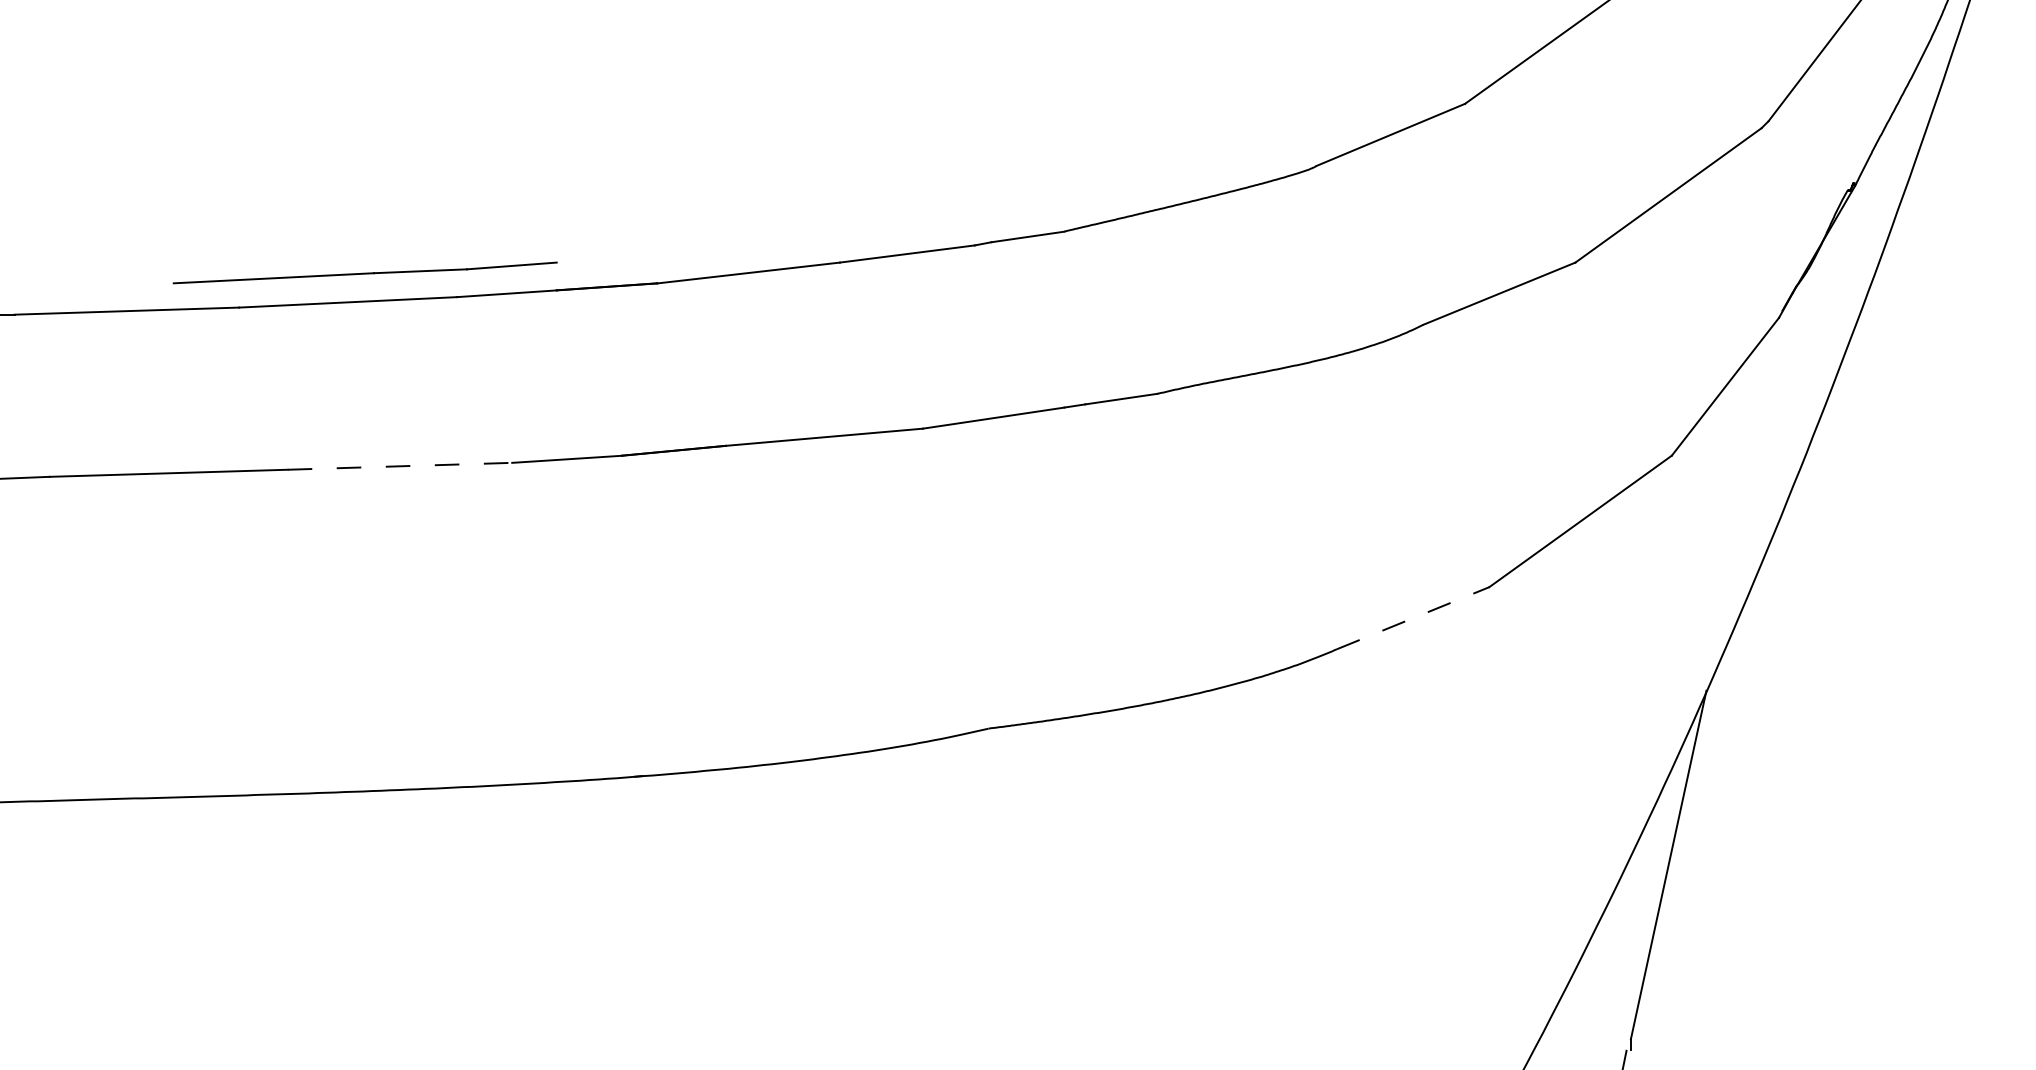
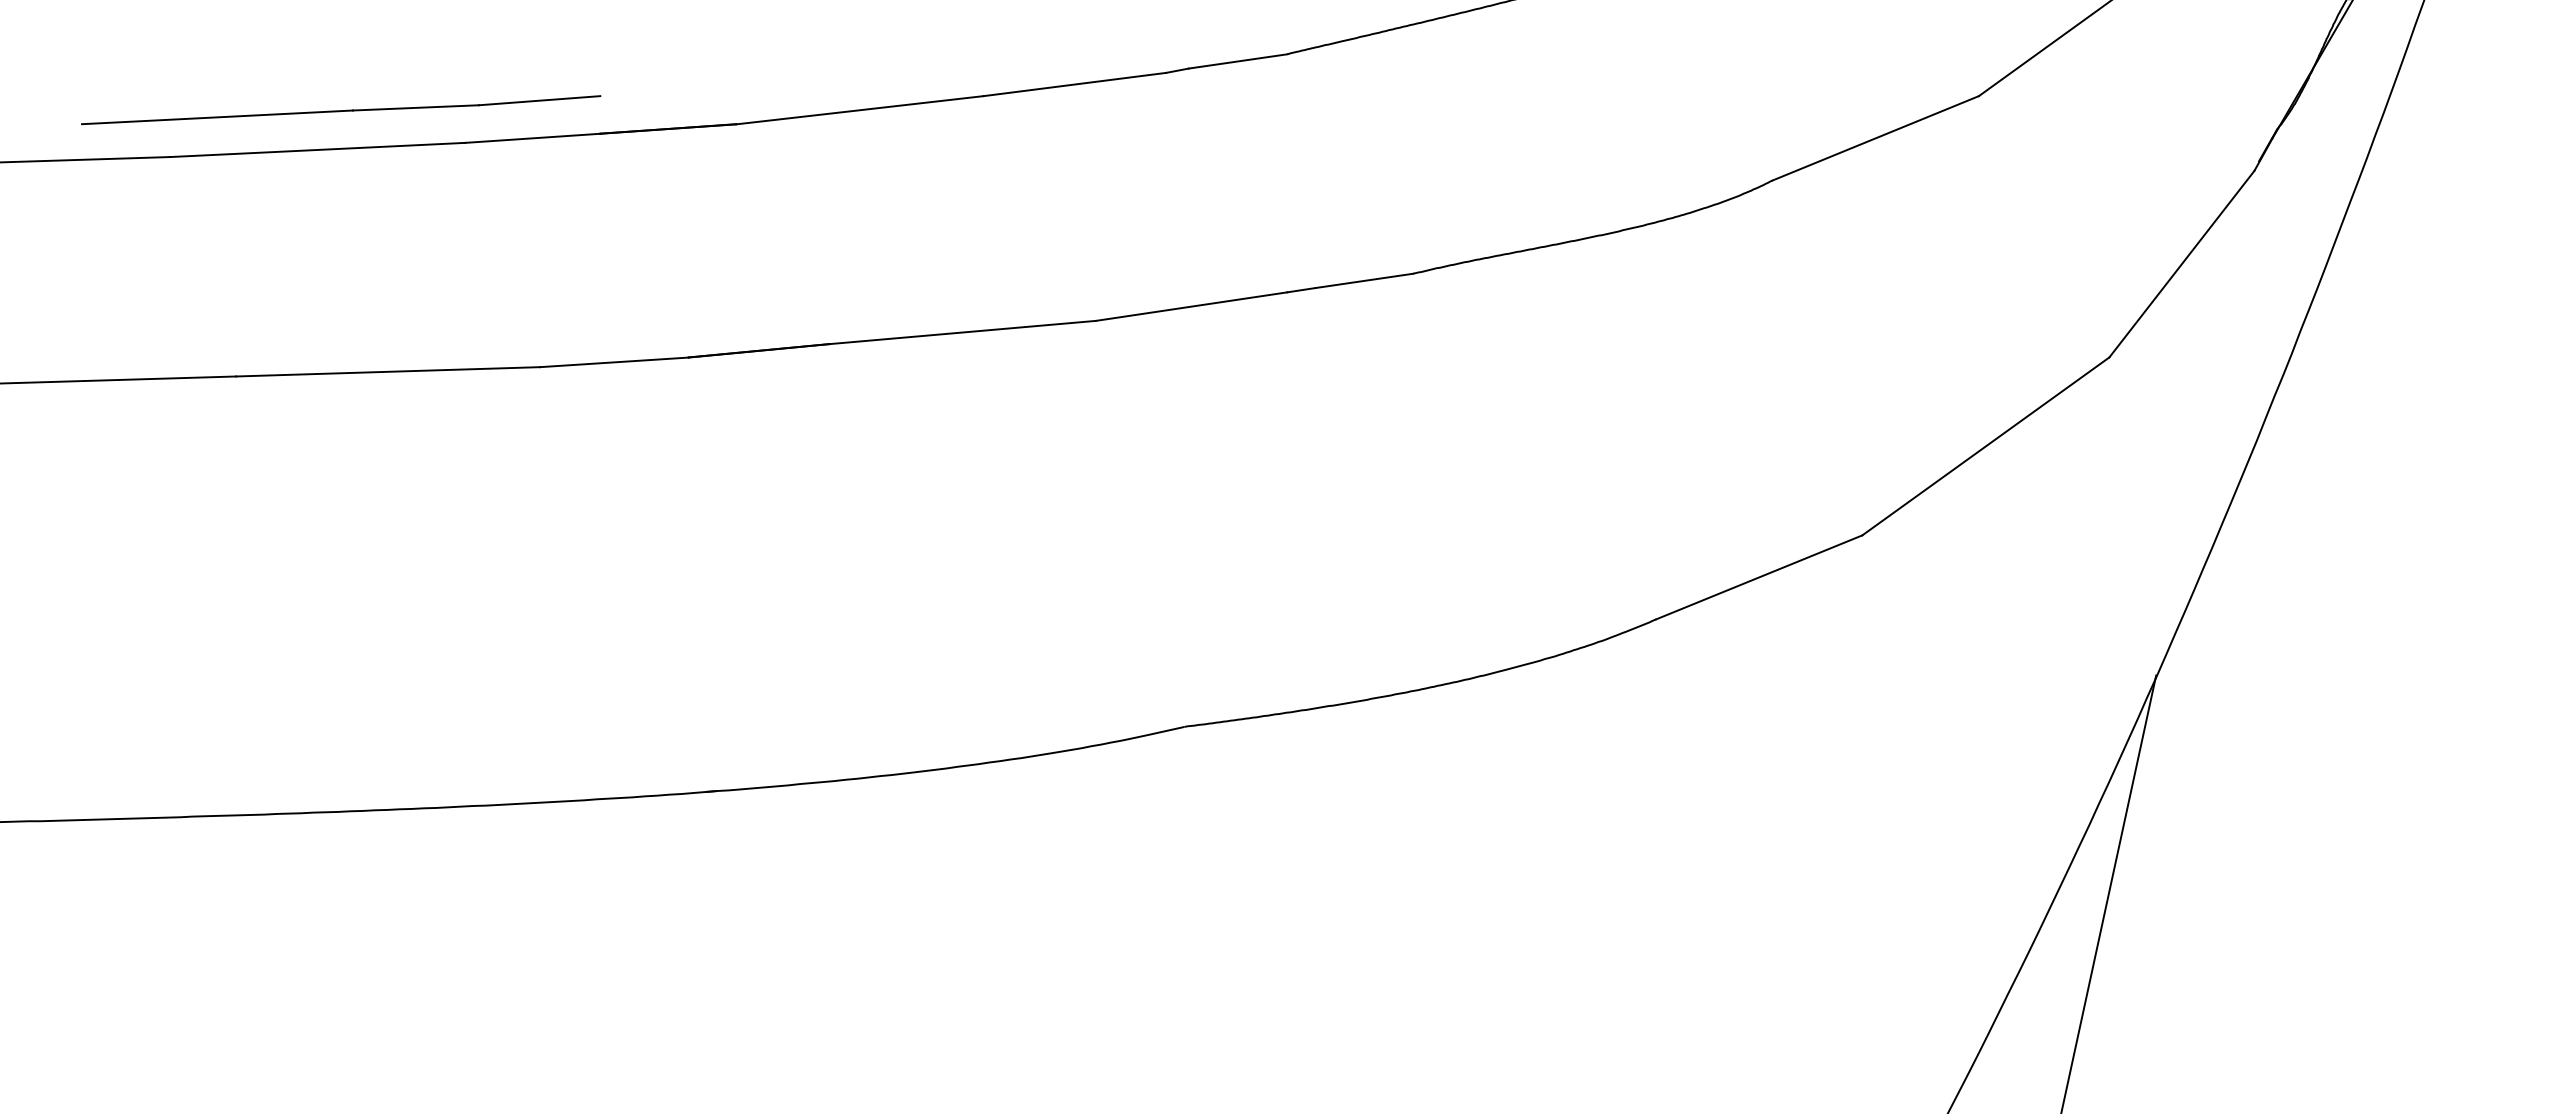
line: (400, 466) -> (388, 372), dashed -> solid
line: (1413, 618) -> (1759, 577), dashed -> solid

